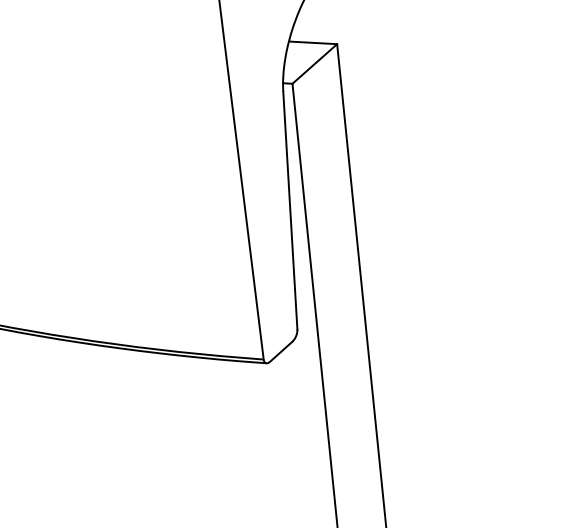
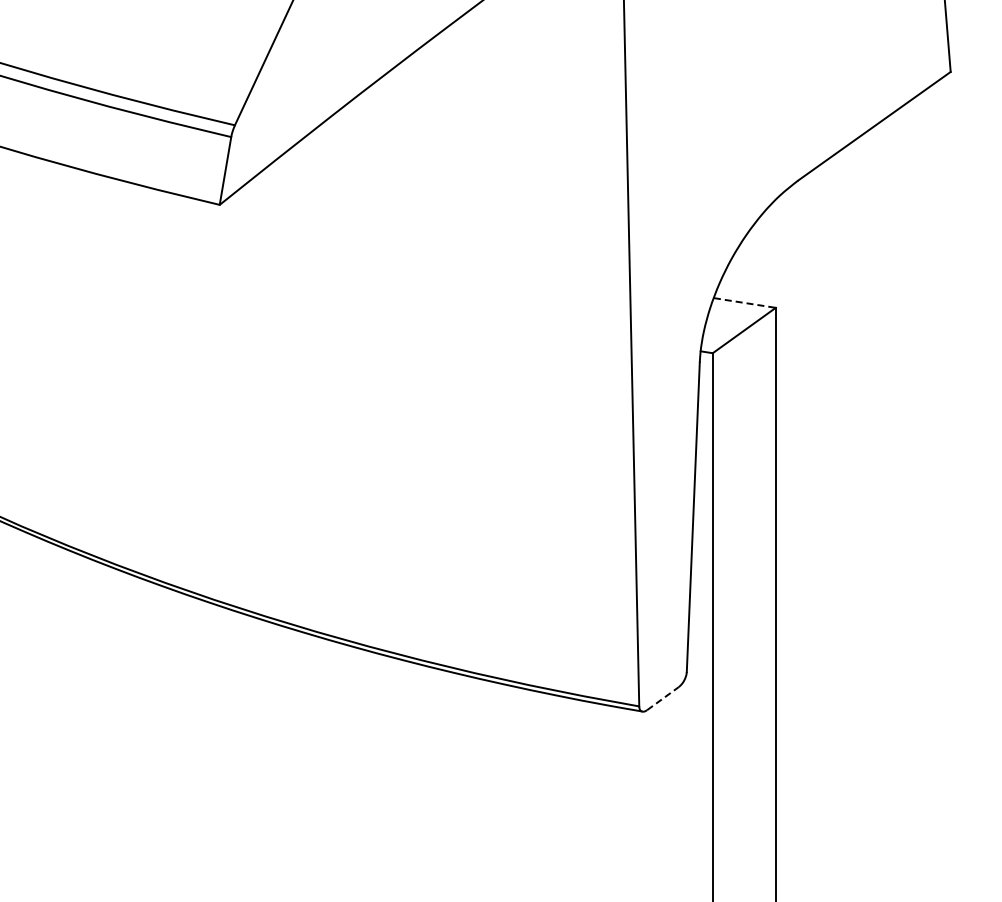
line: (312, 42) -> (744, 302), solid -> dashed
line: (281, 351) -> (663, 698), solid -> dashed

